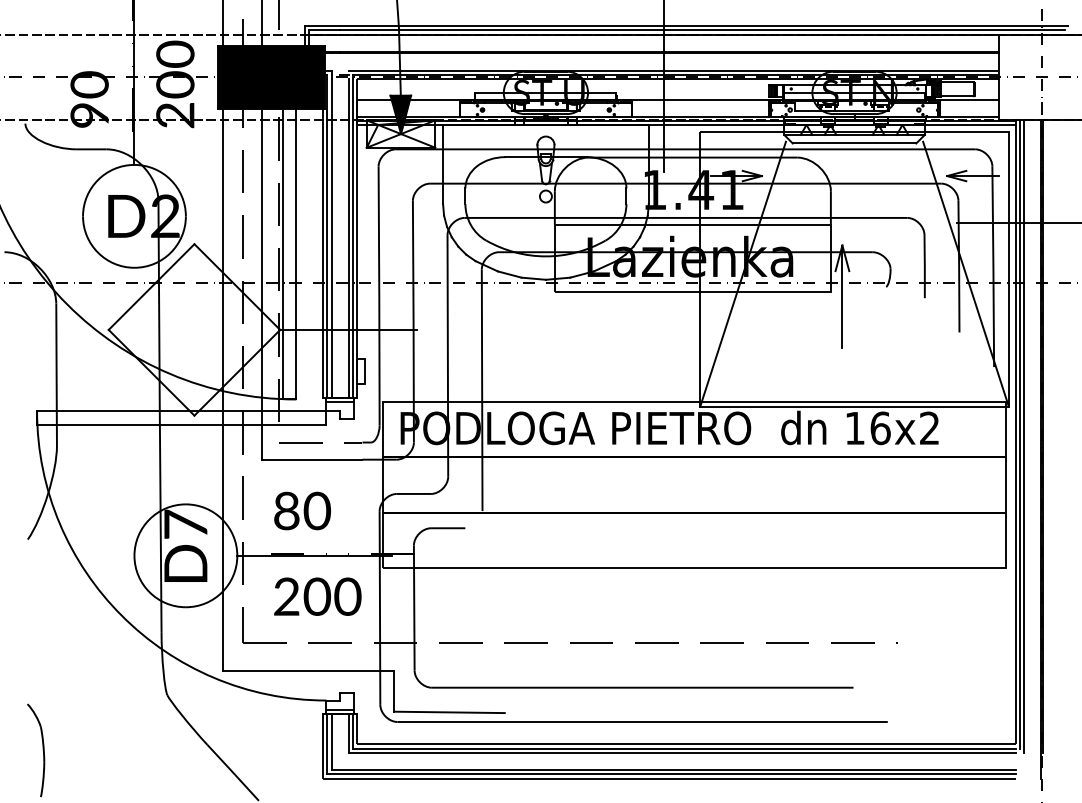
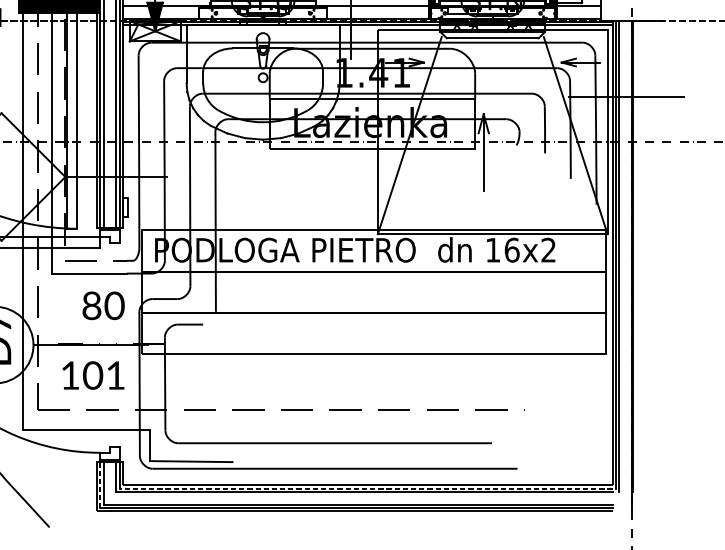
text: (302, 510) -> (103, 305), moved
text: (317, 596) -> (93, 375), 200 -> 101
line: (327, 744) -> (100, 485), solid -> dashed
line: (683, 748) -> (365, 488), solid -> dashed

